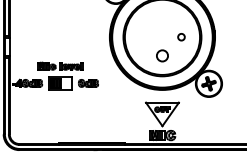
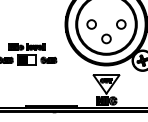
circle: (143, 36) -> (91, 23), added
circle: (181, 36) -> (121, 23), size x1.67

